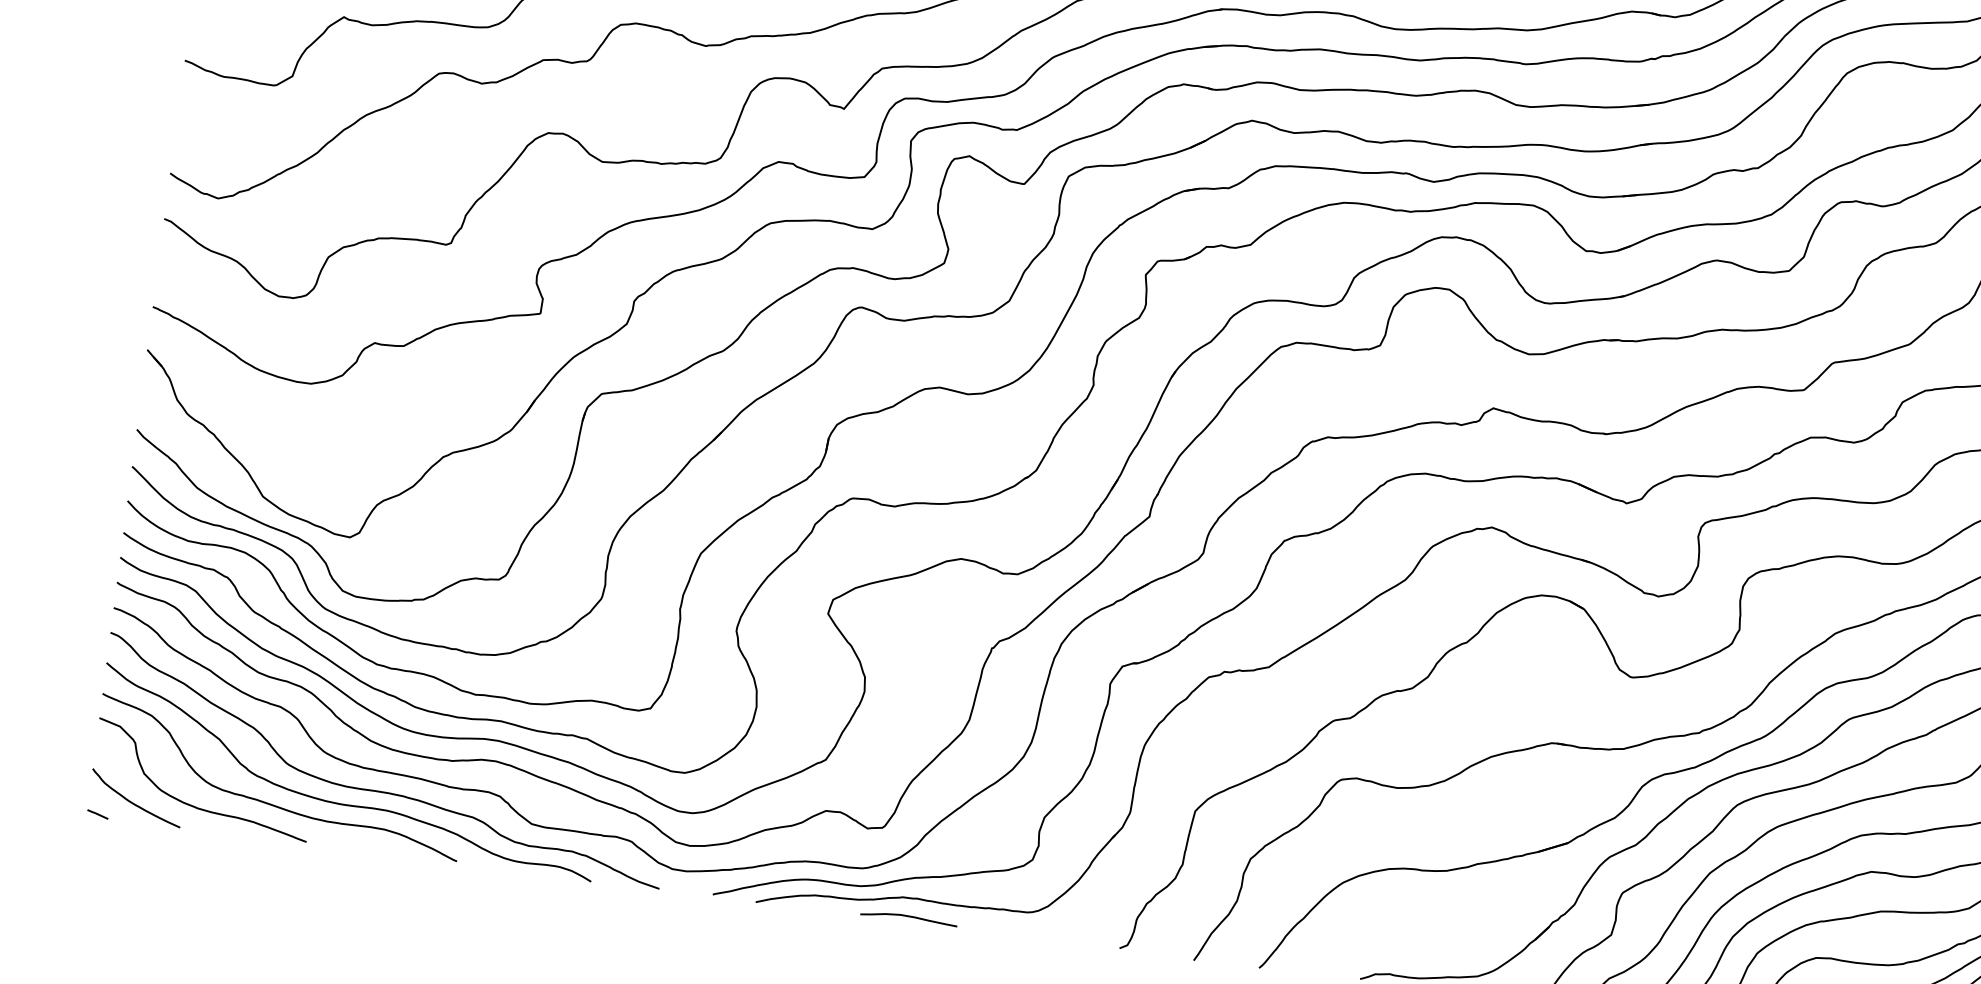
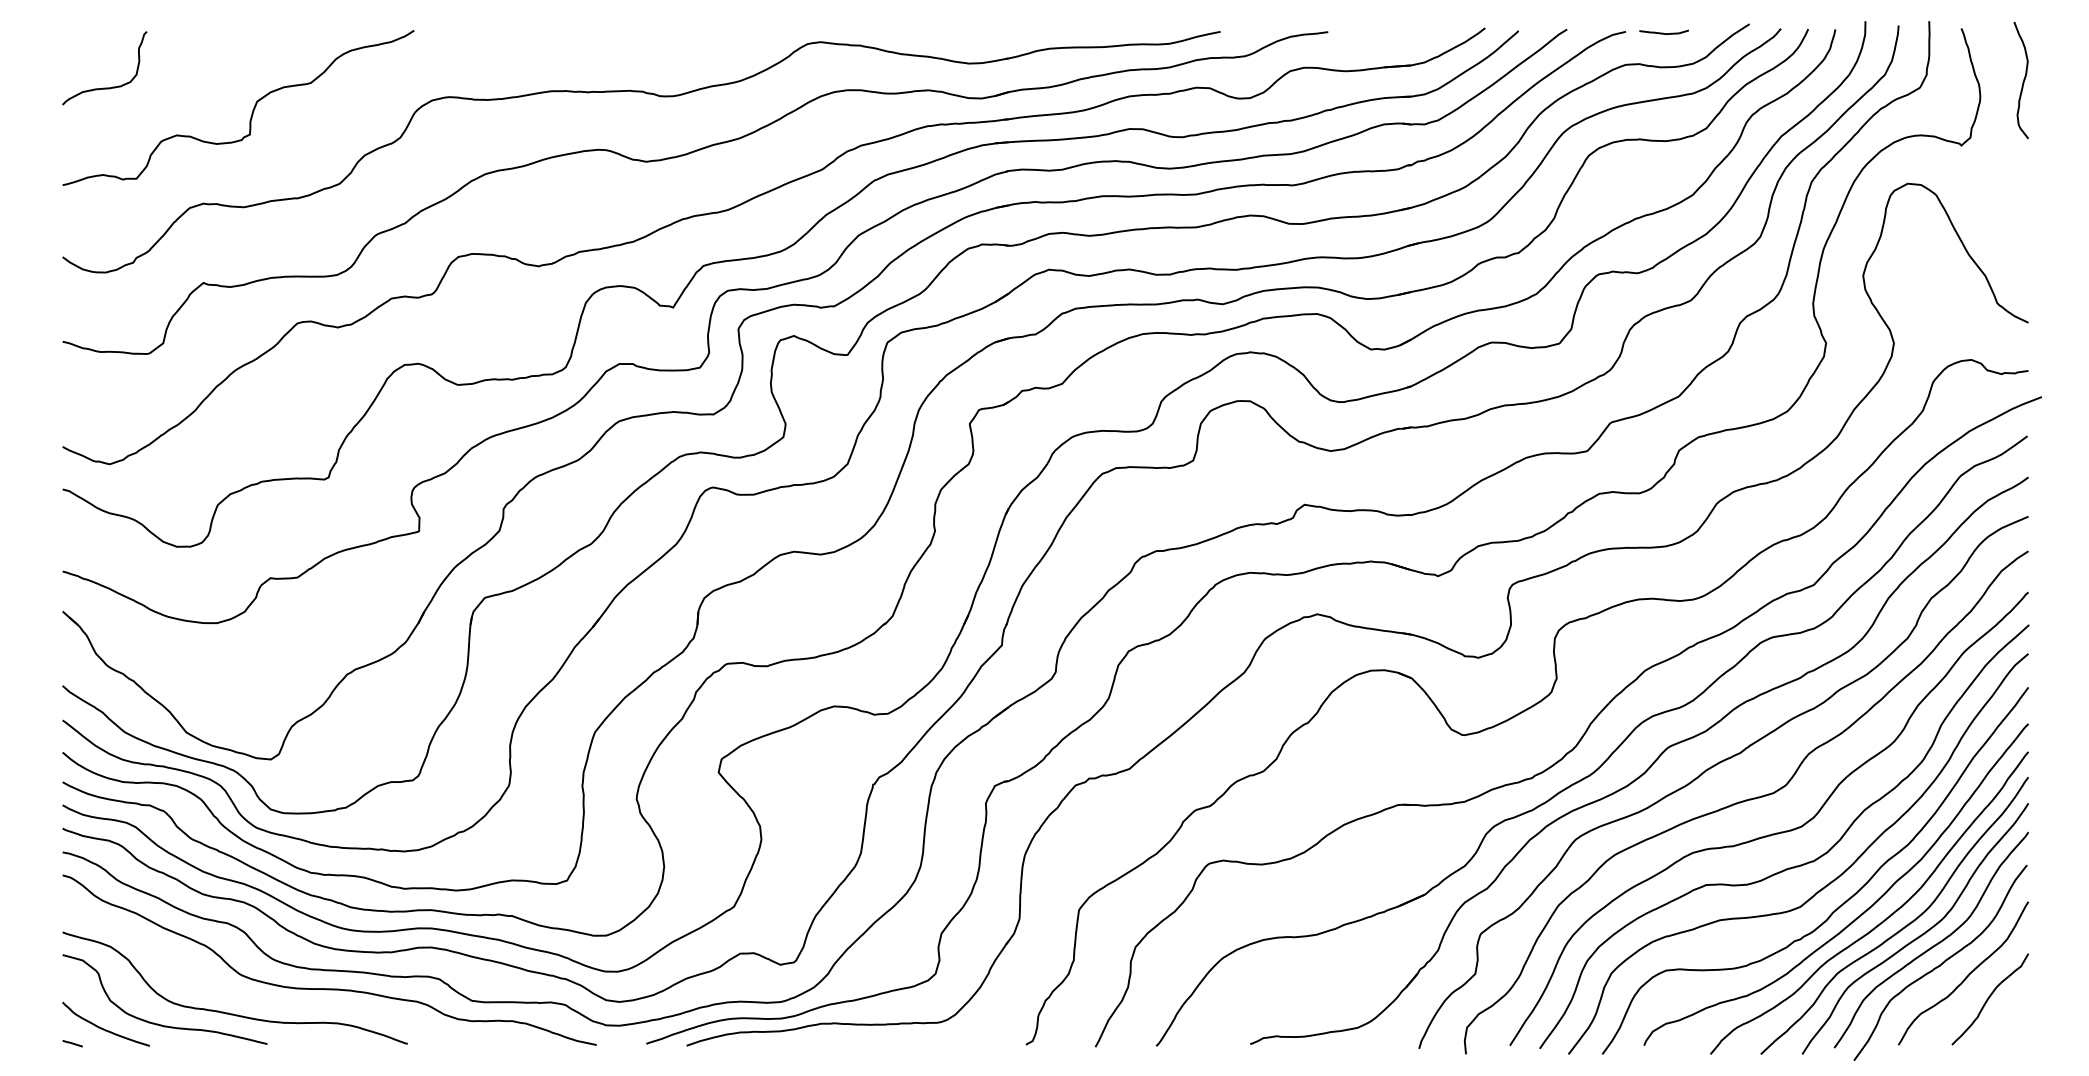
curve: (344, 803) -> (297, 1004), removed
curve: (909, 917) -> (829, 1041), removed

